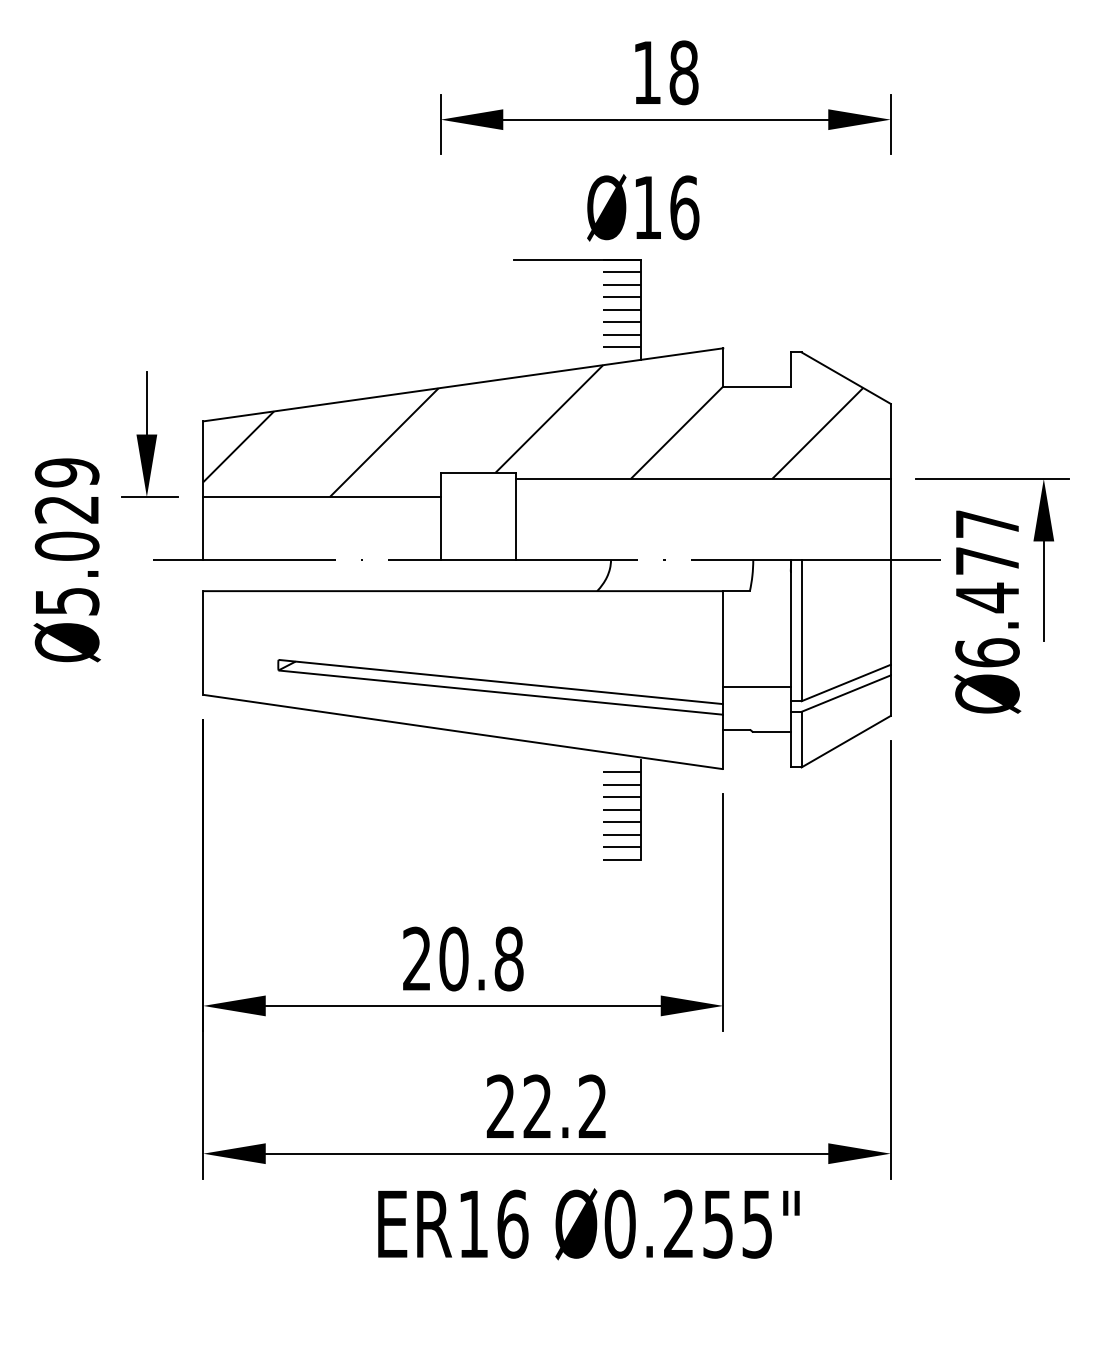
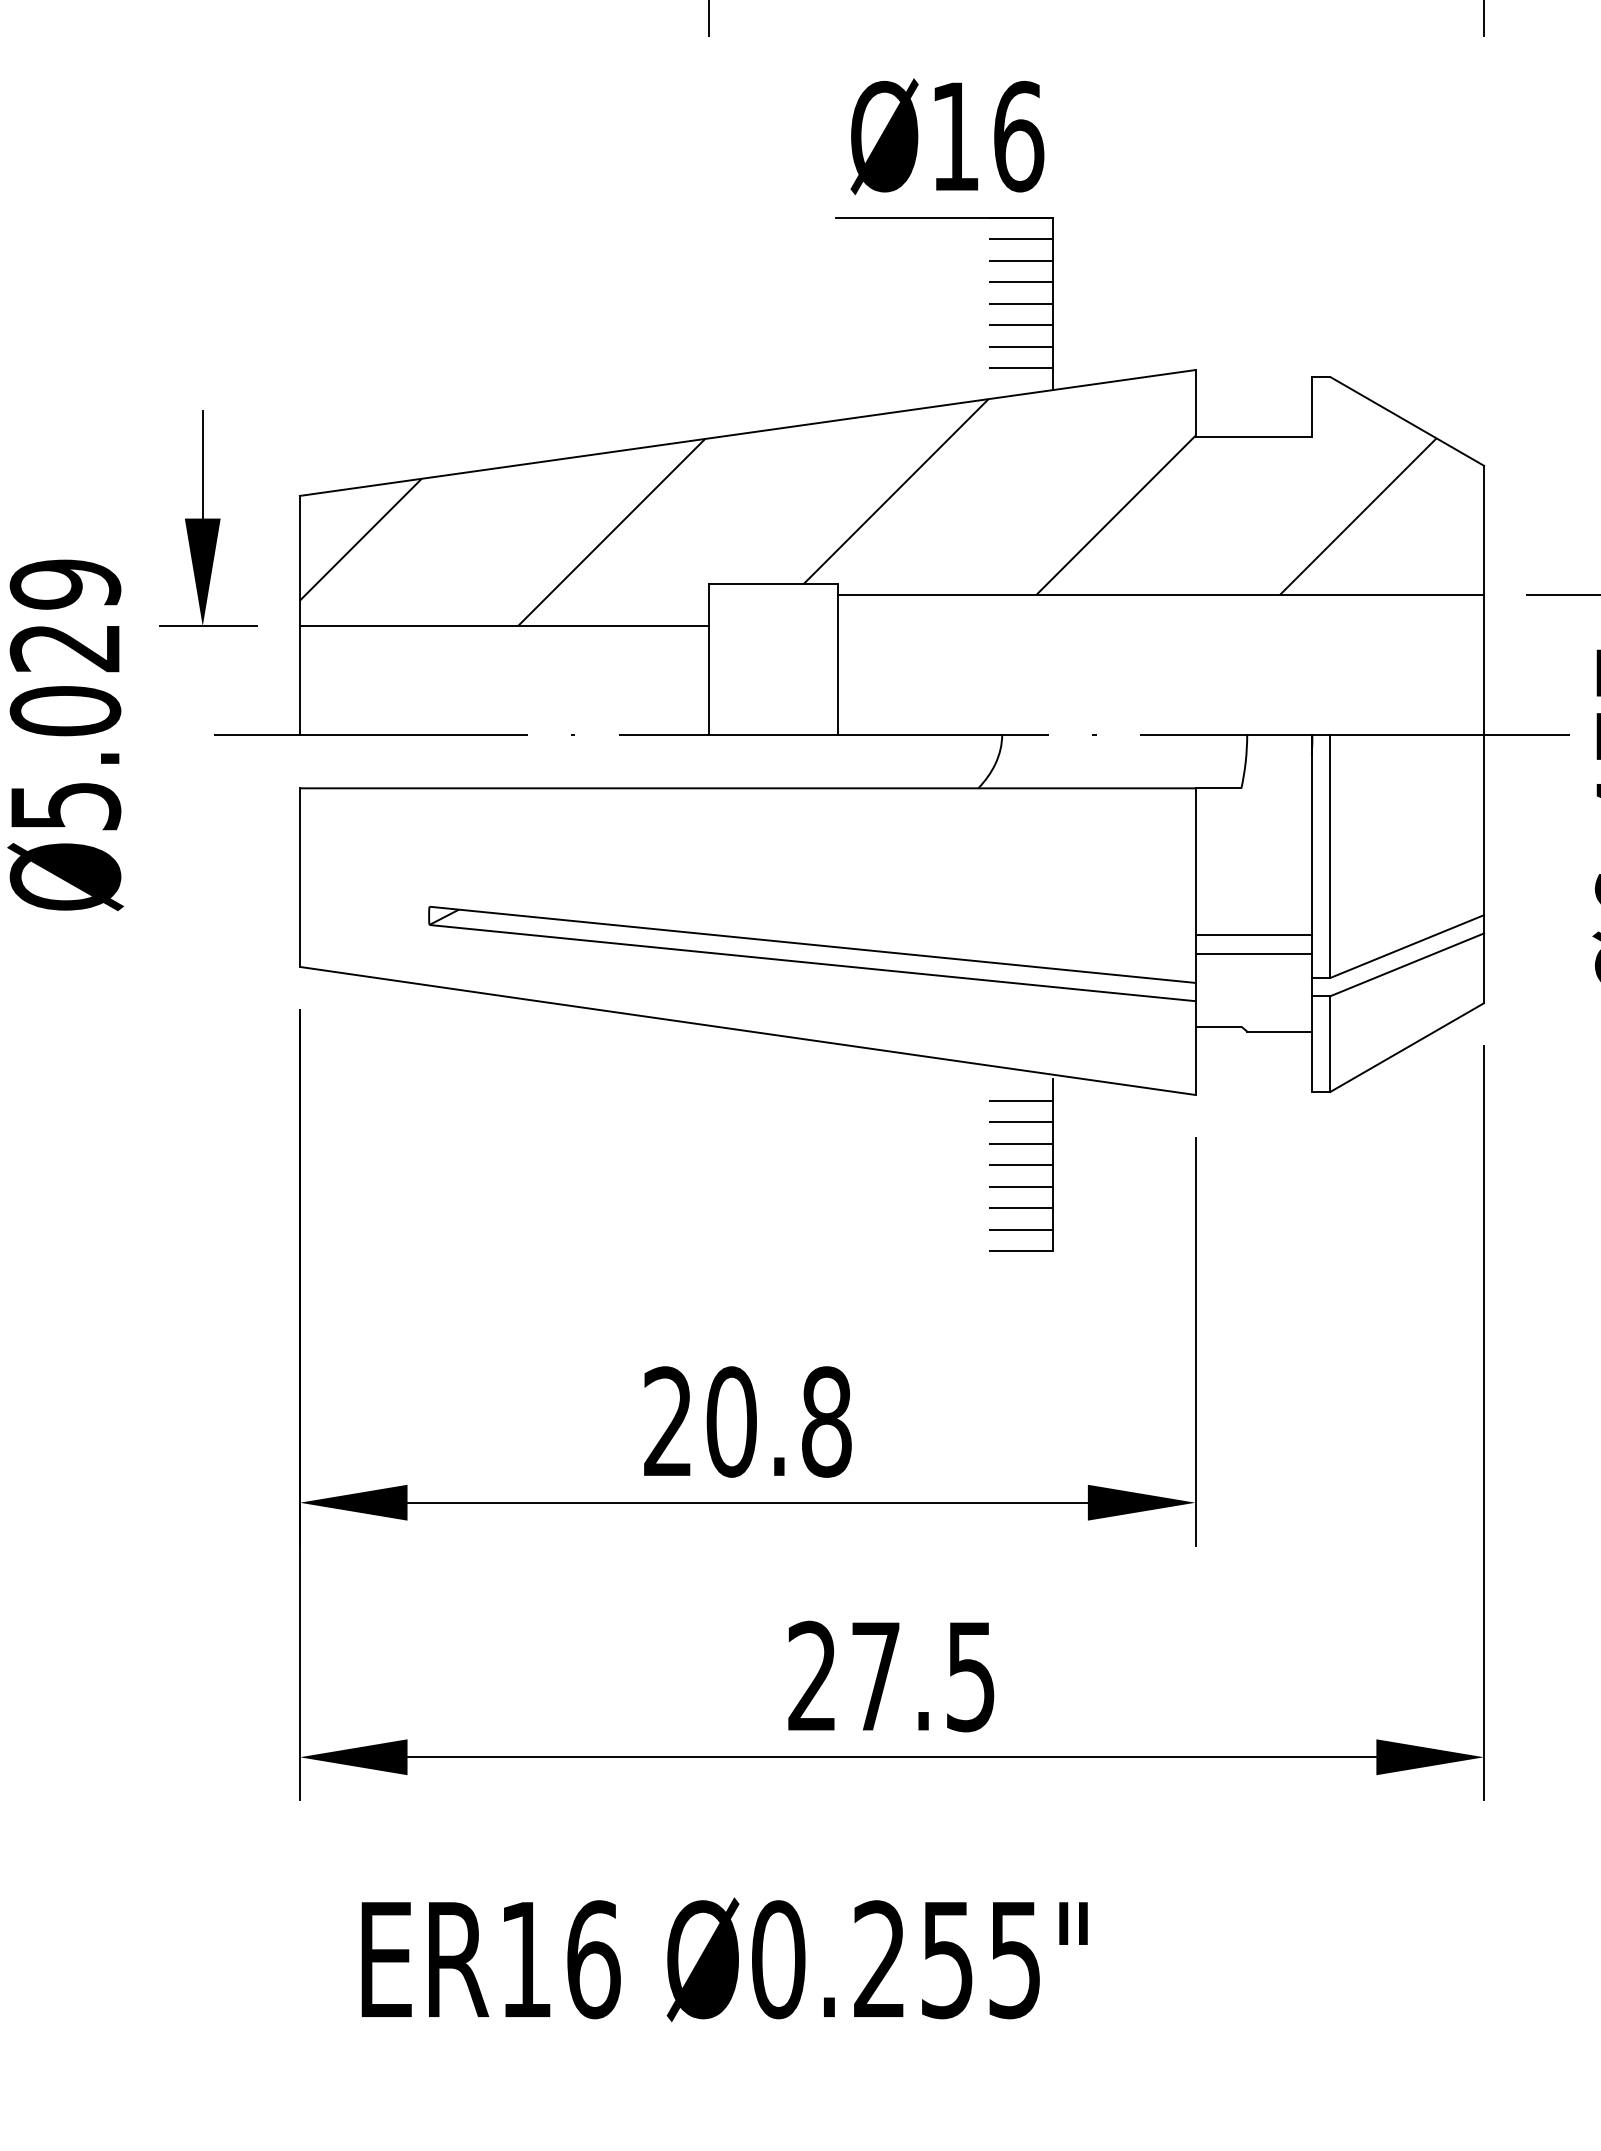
text: (643, 207) -> (947, 136), moved
line: (756, 676) -> (1252, 935), added
text: (564, 1106) -> (922, 1675), 22.2 -> 27.5
text: (588, 1224) -> (723, 1960), moved

